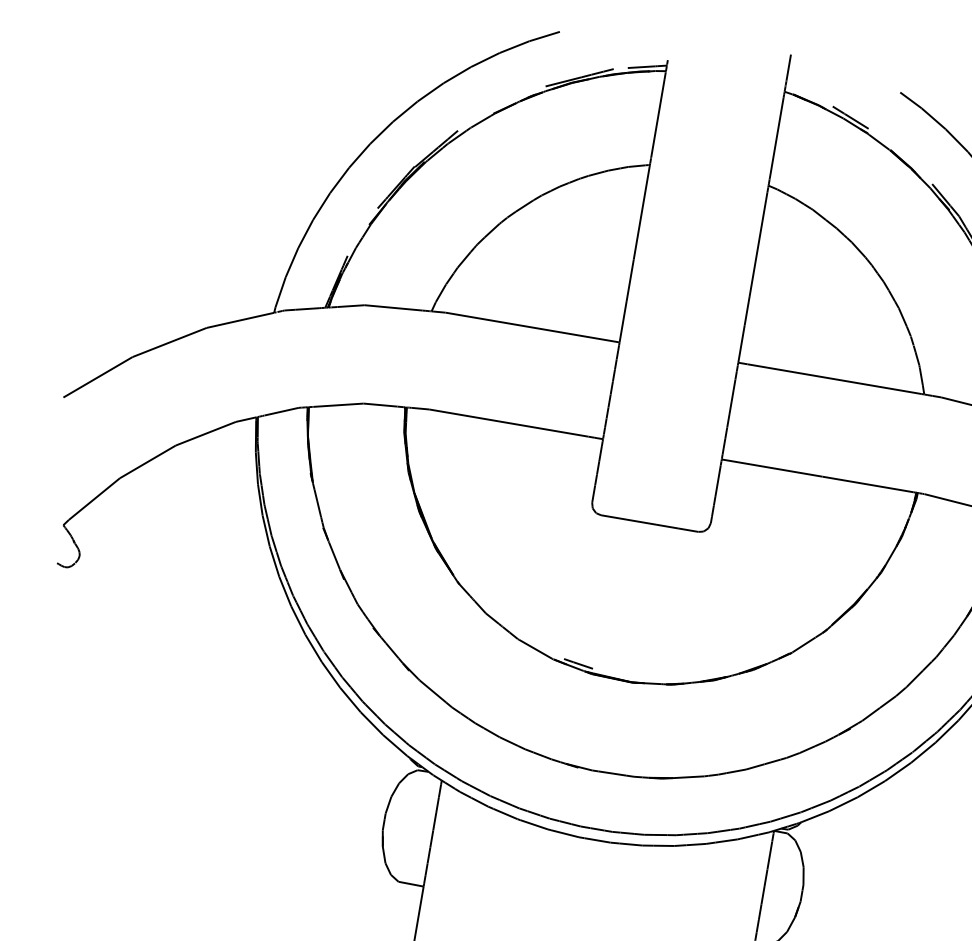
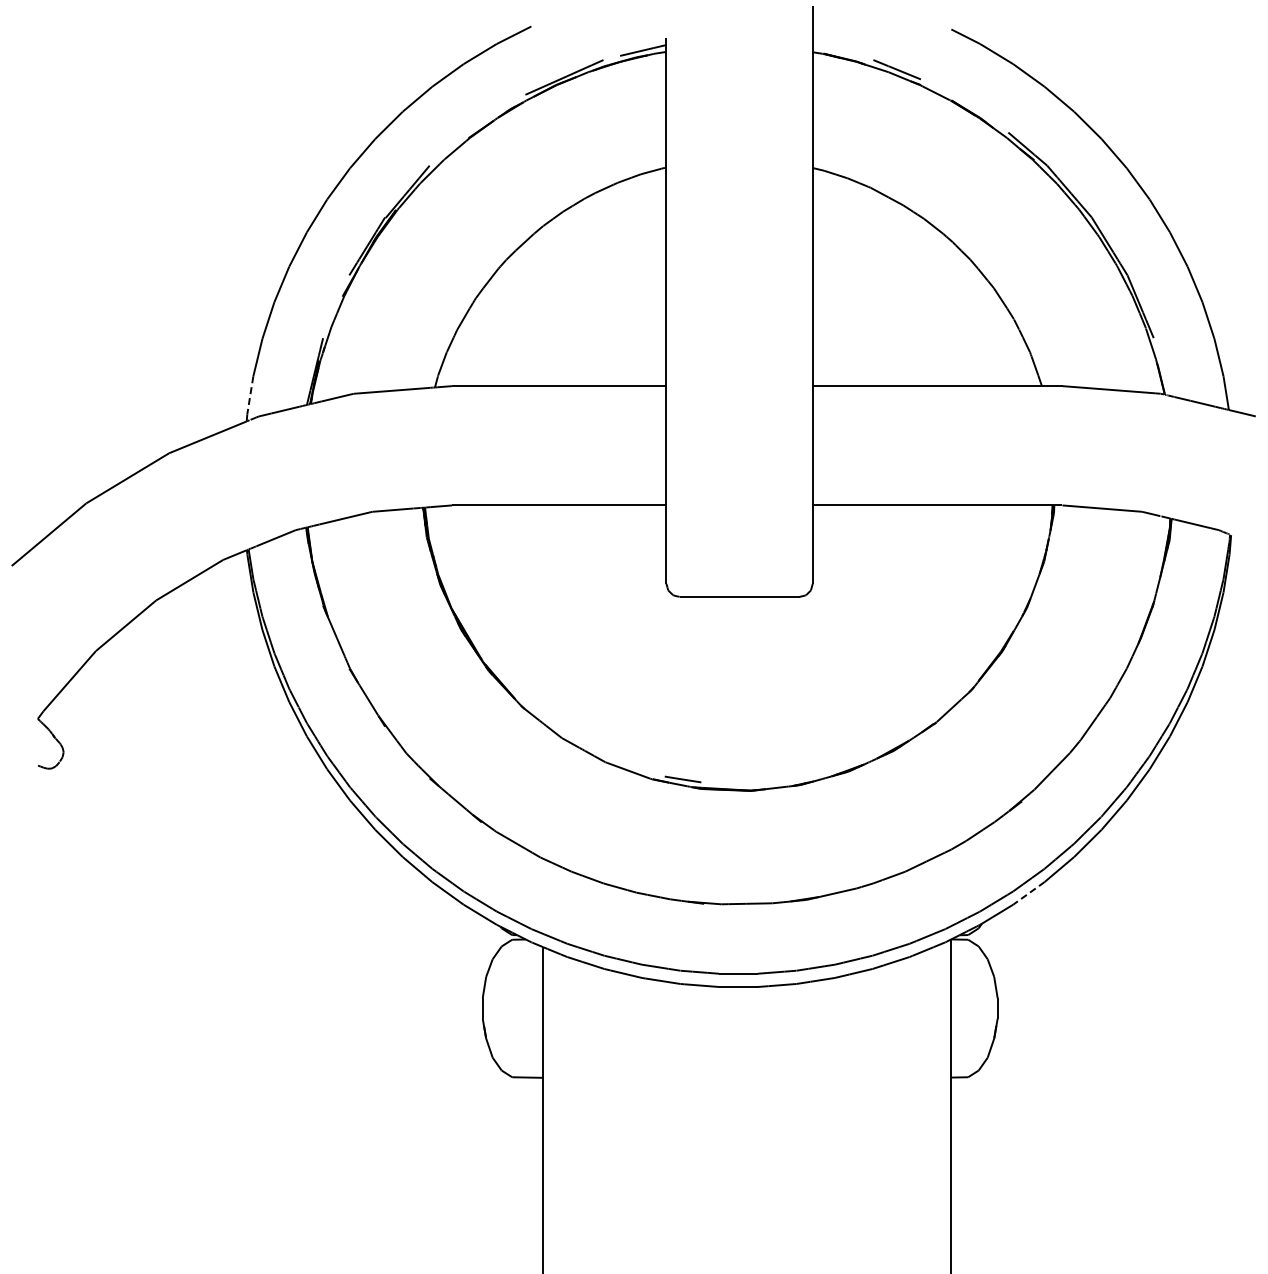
line: (280, 292) -> (250, 395), solid -> dashed
line: (843, 804) -> (1028, 893), solid -> dashed

